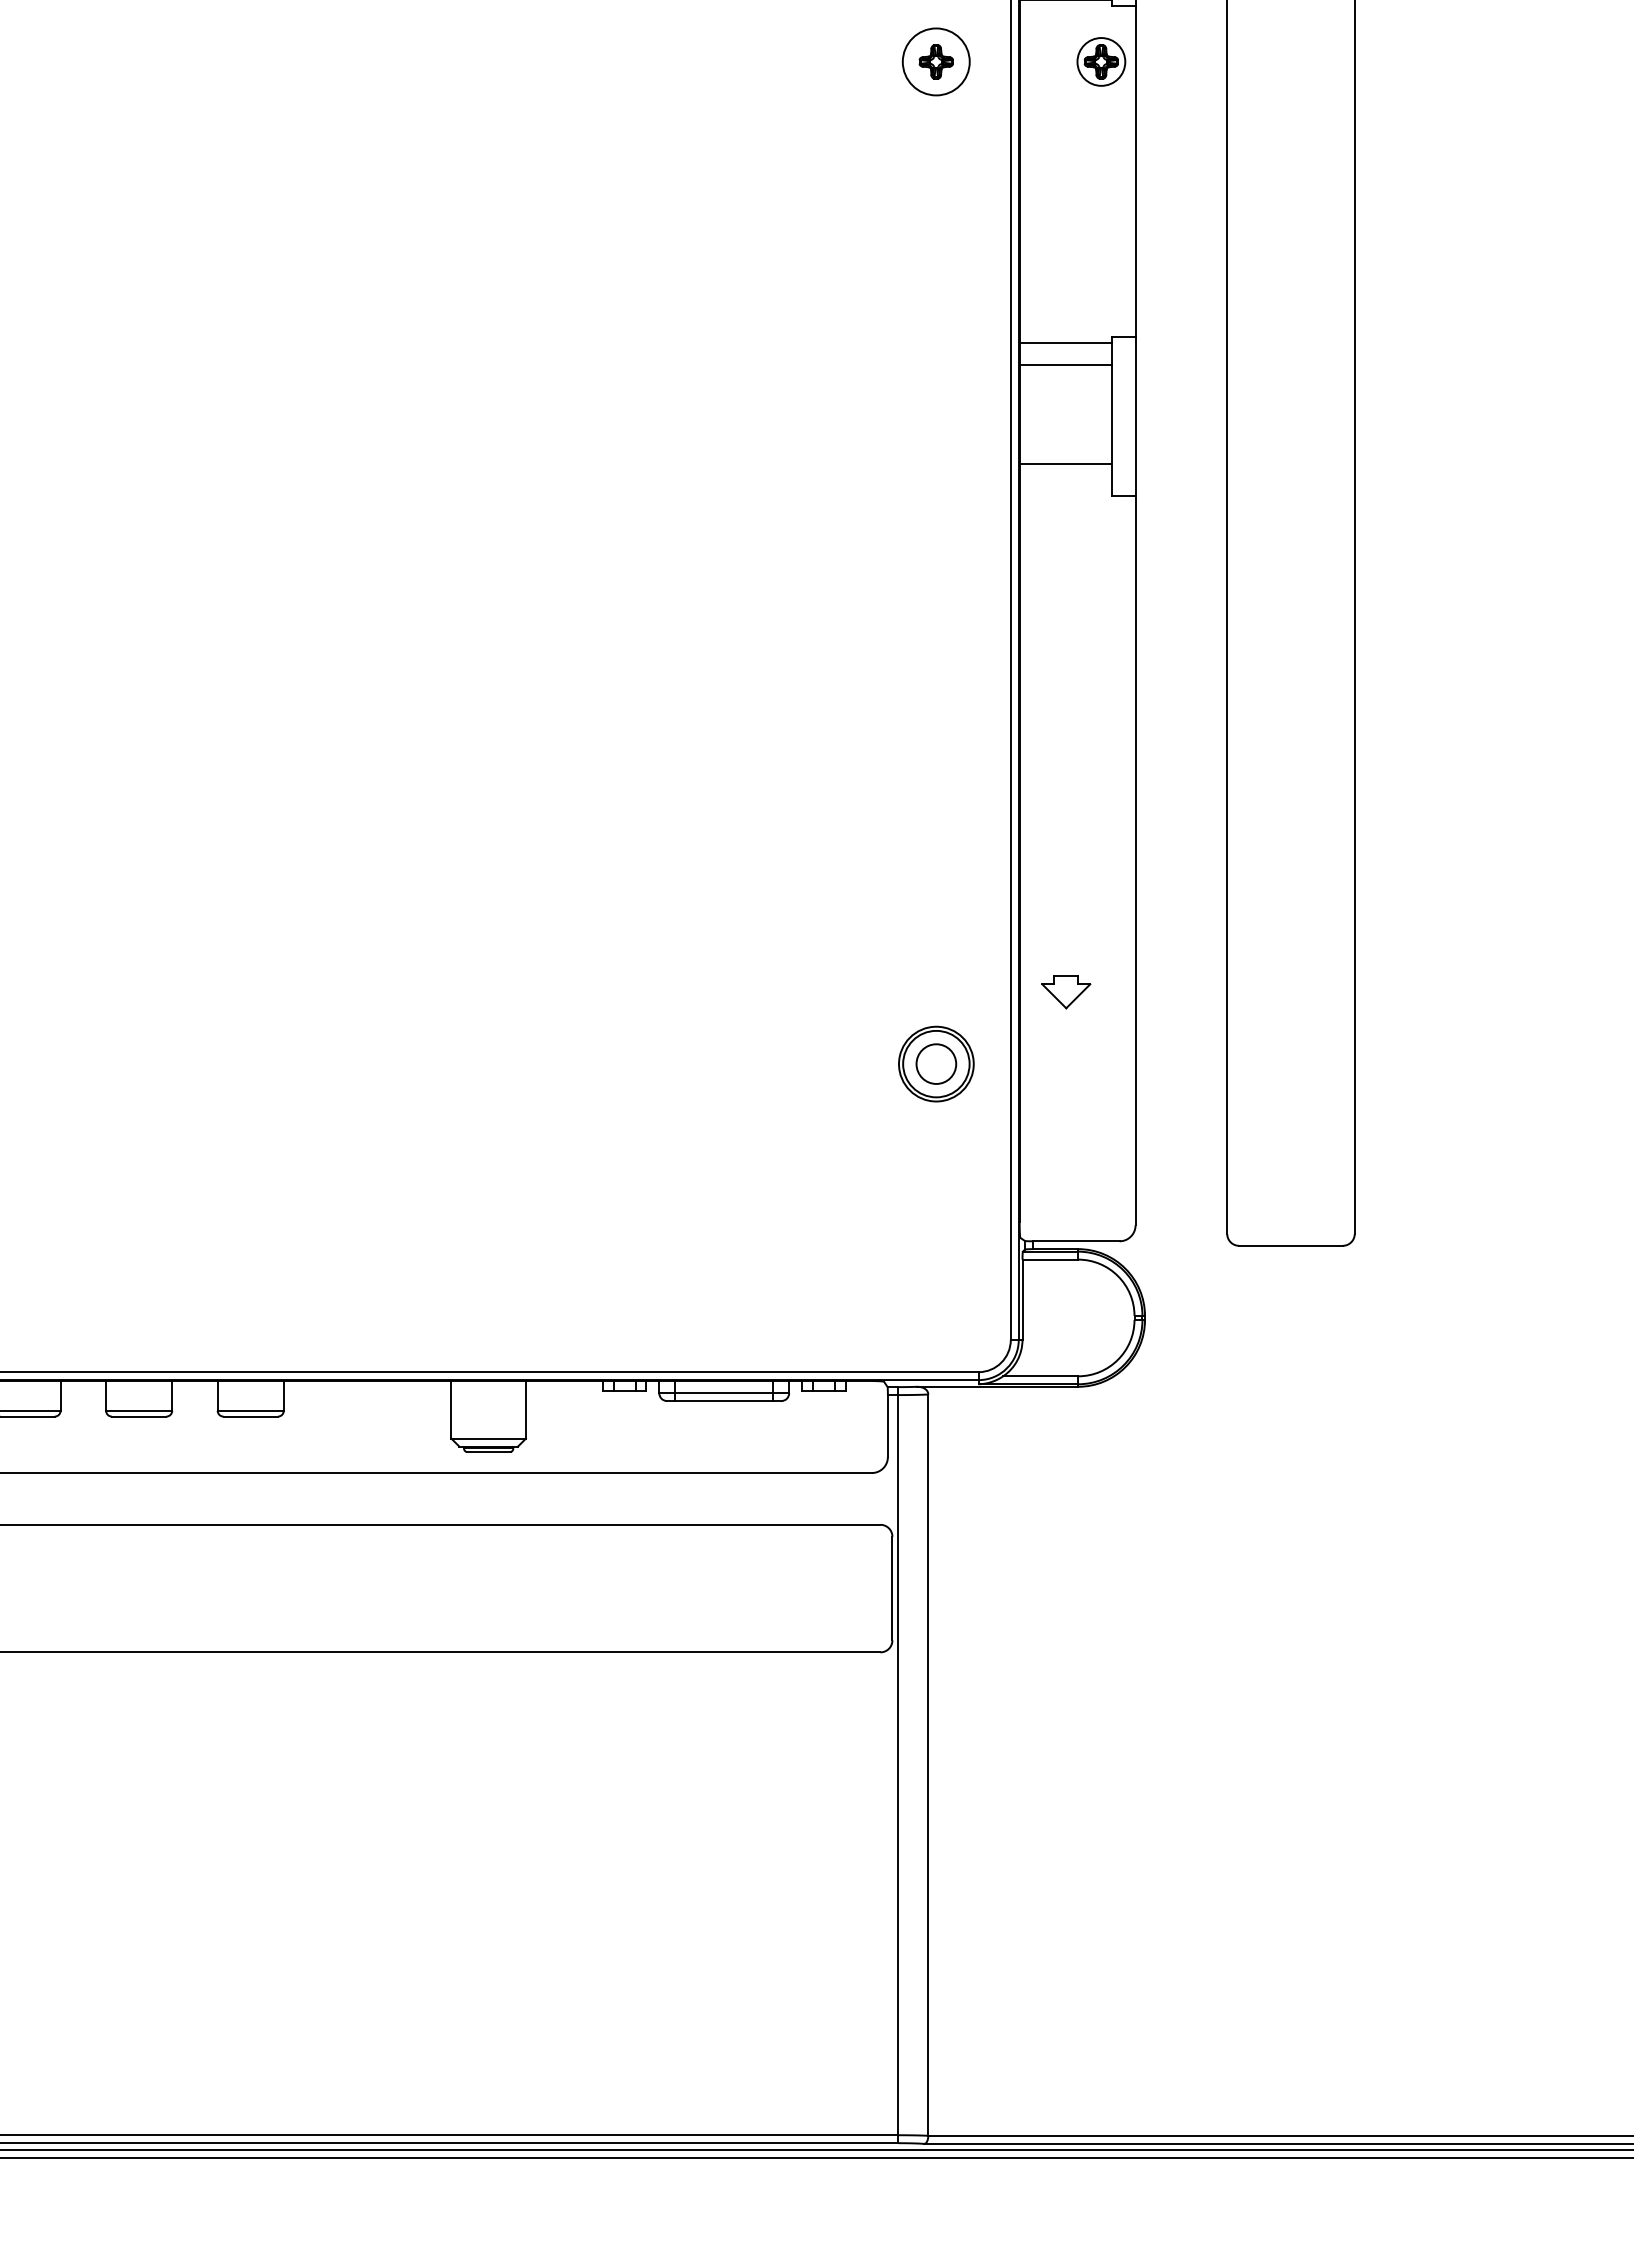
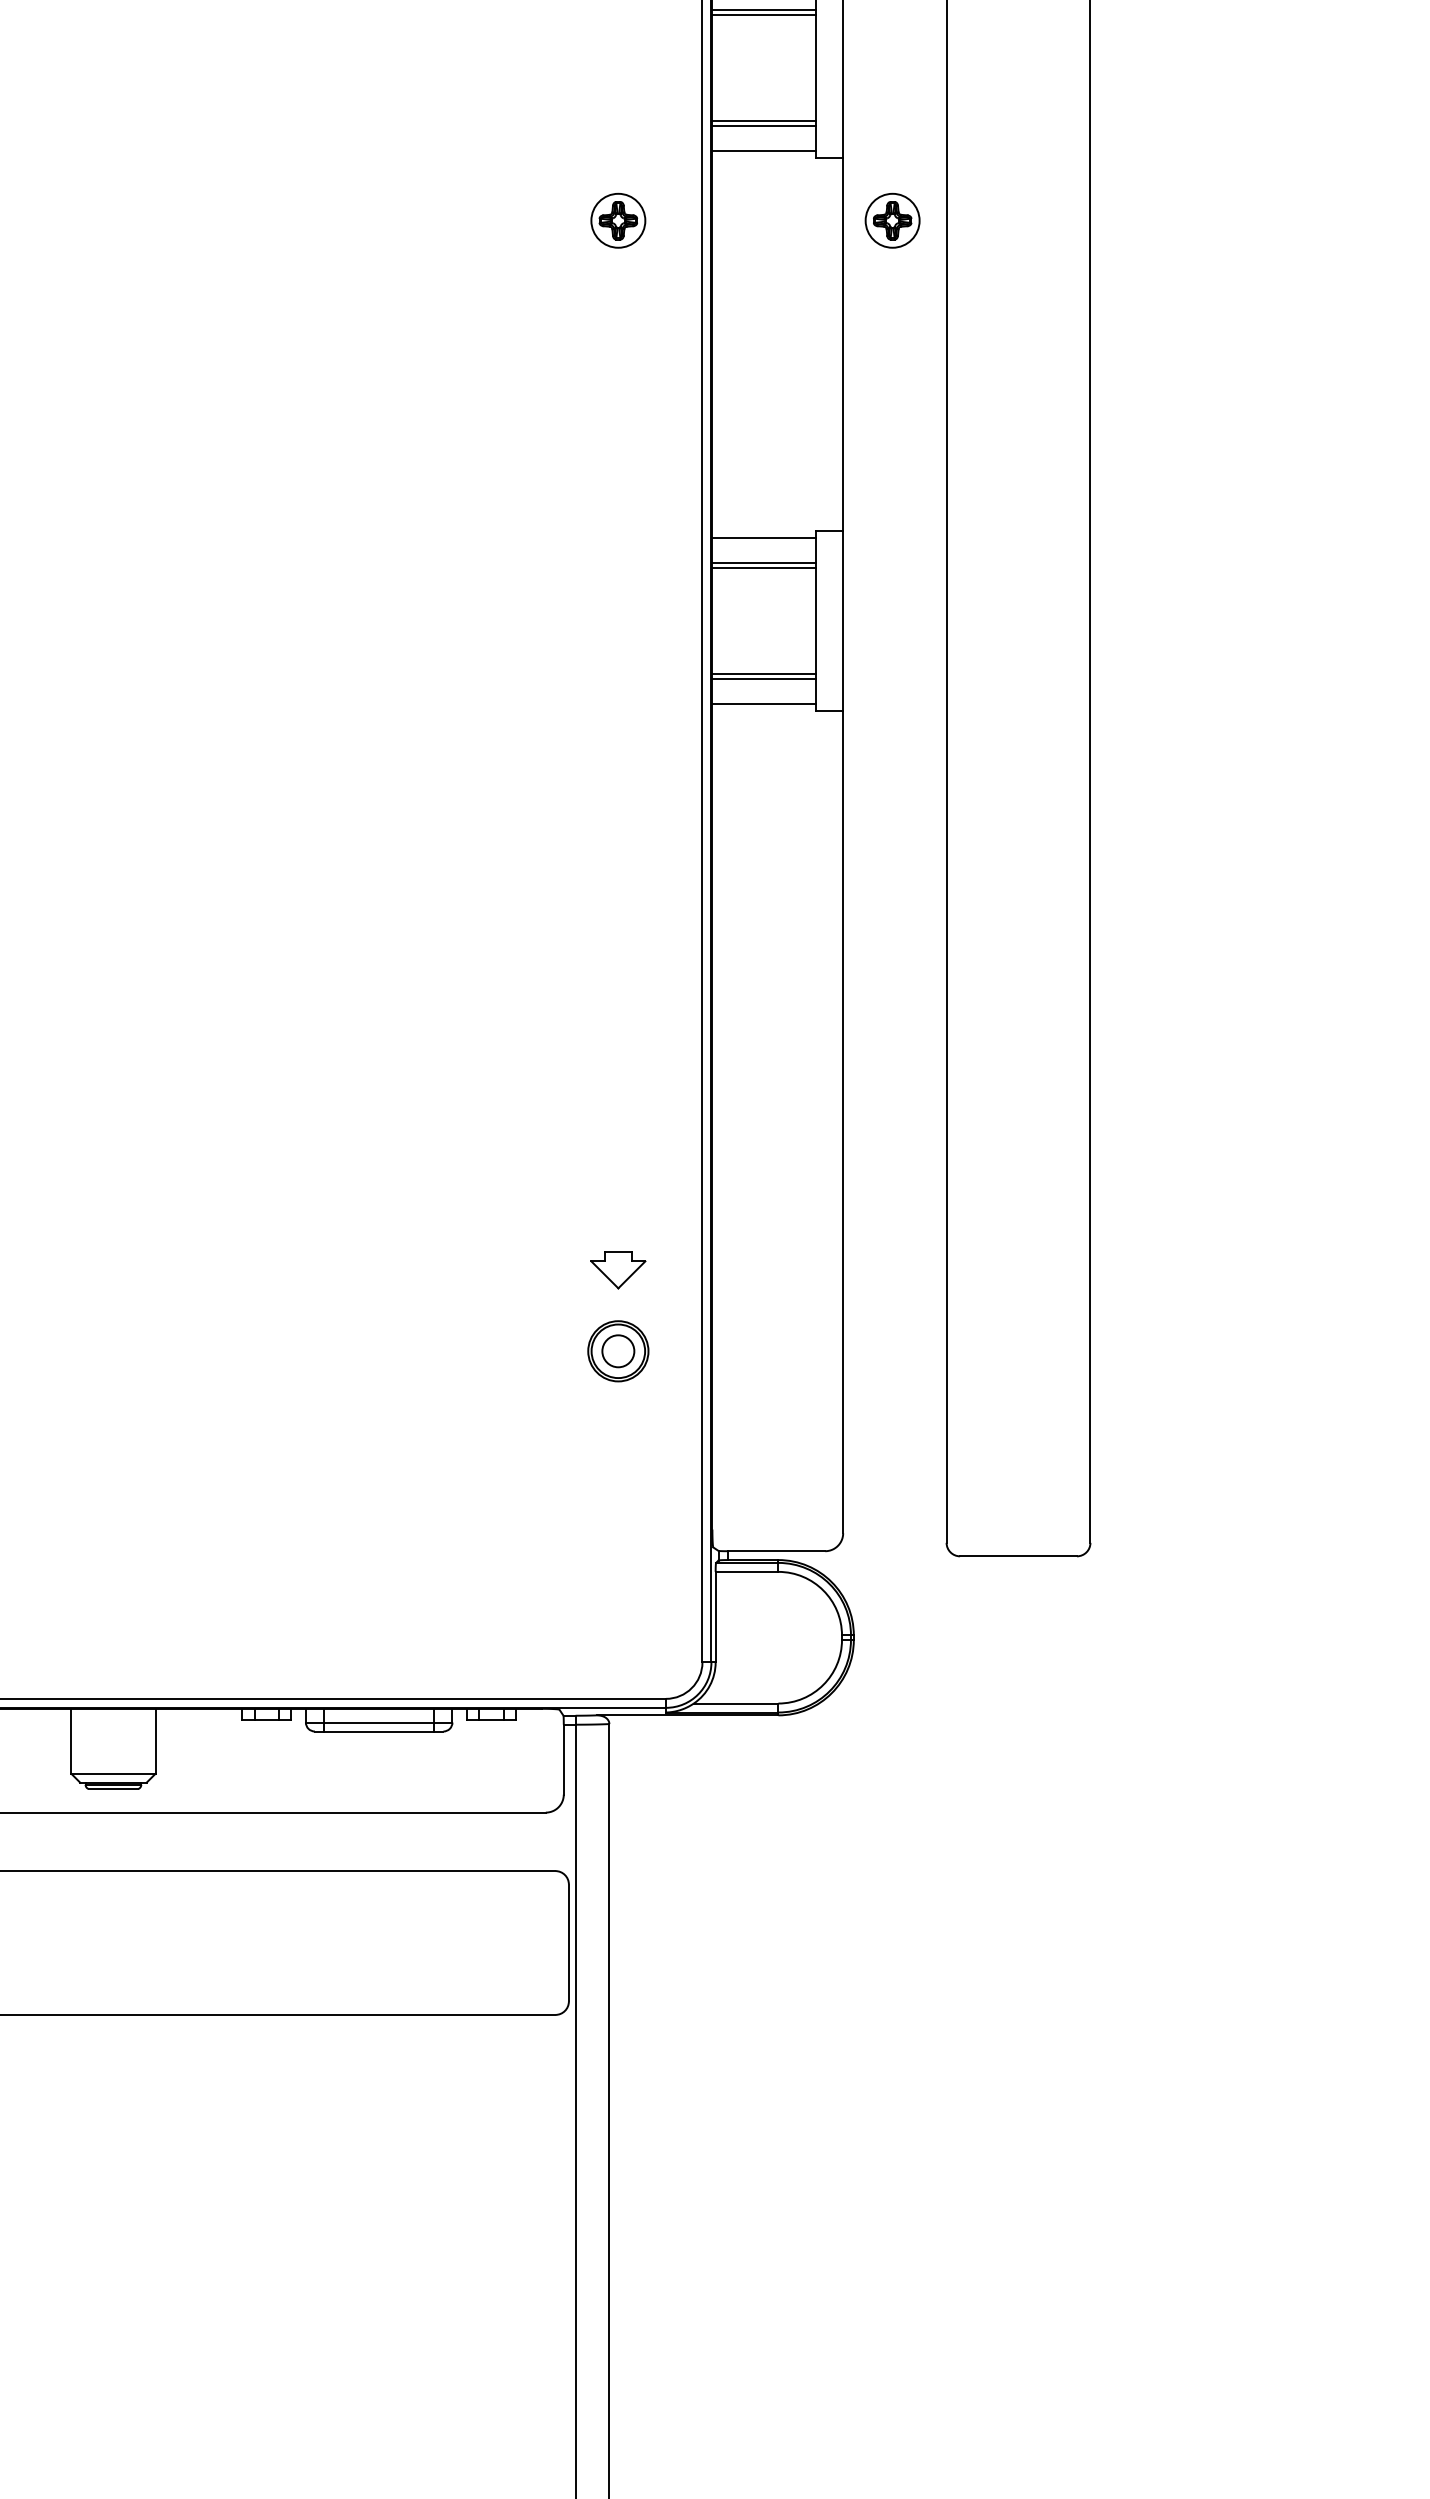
circle: (936, 61) -> (618, 220), size x0.71
part: (1101, 61) -> (892, 220), moved
line: (1065, 369) -> (764, 567), added
line: (1065, 468) -> (764, 679), added
line: (1065, 490) -> (764, 704), added
part: (1066, 992) -> (618, 1270), moved
part: (935, 1063) -> (617, 1350), size x0.71

